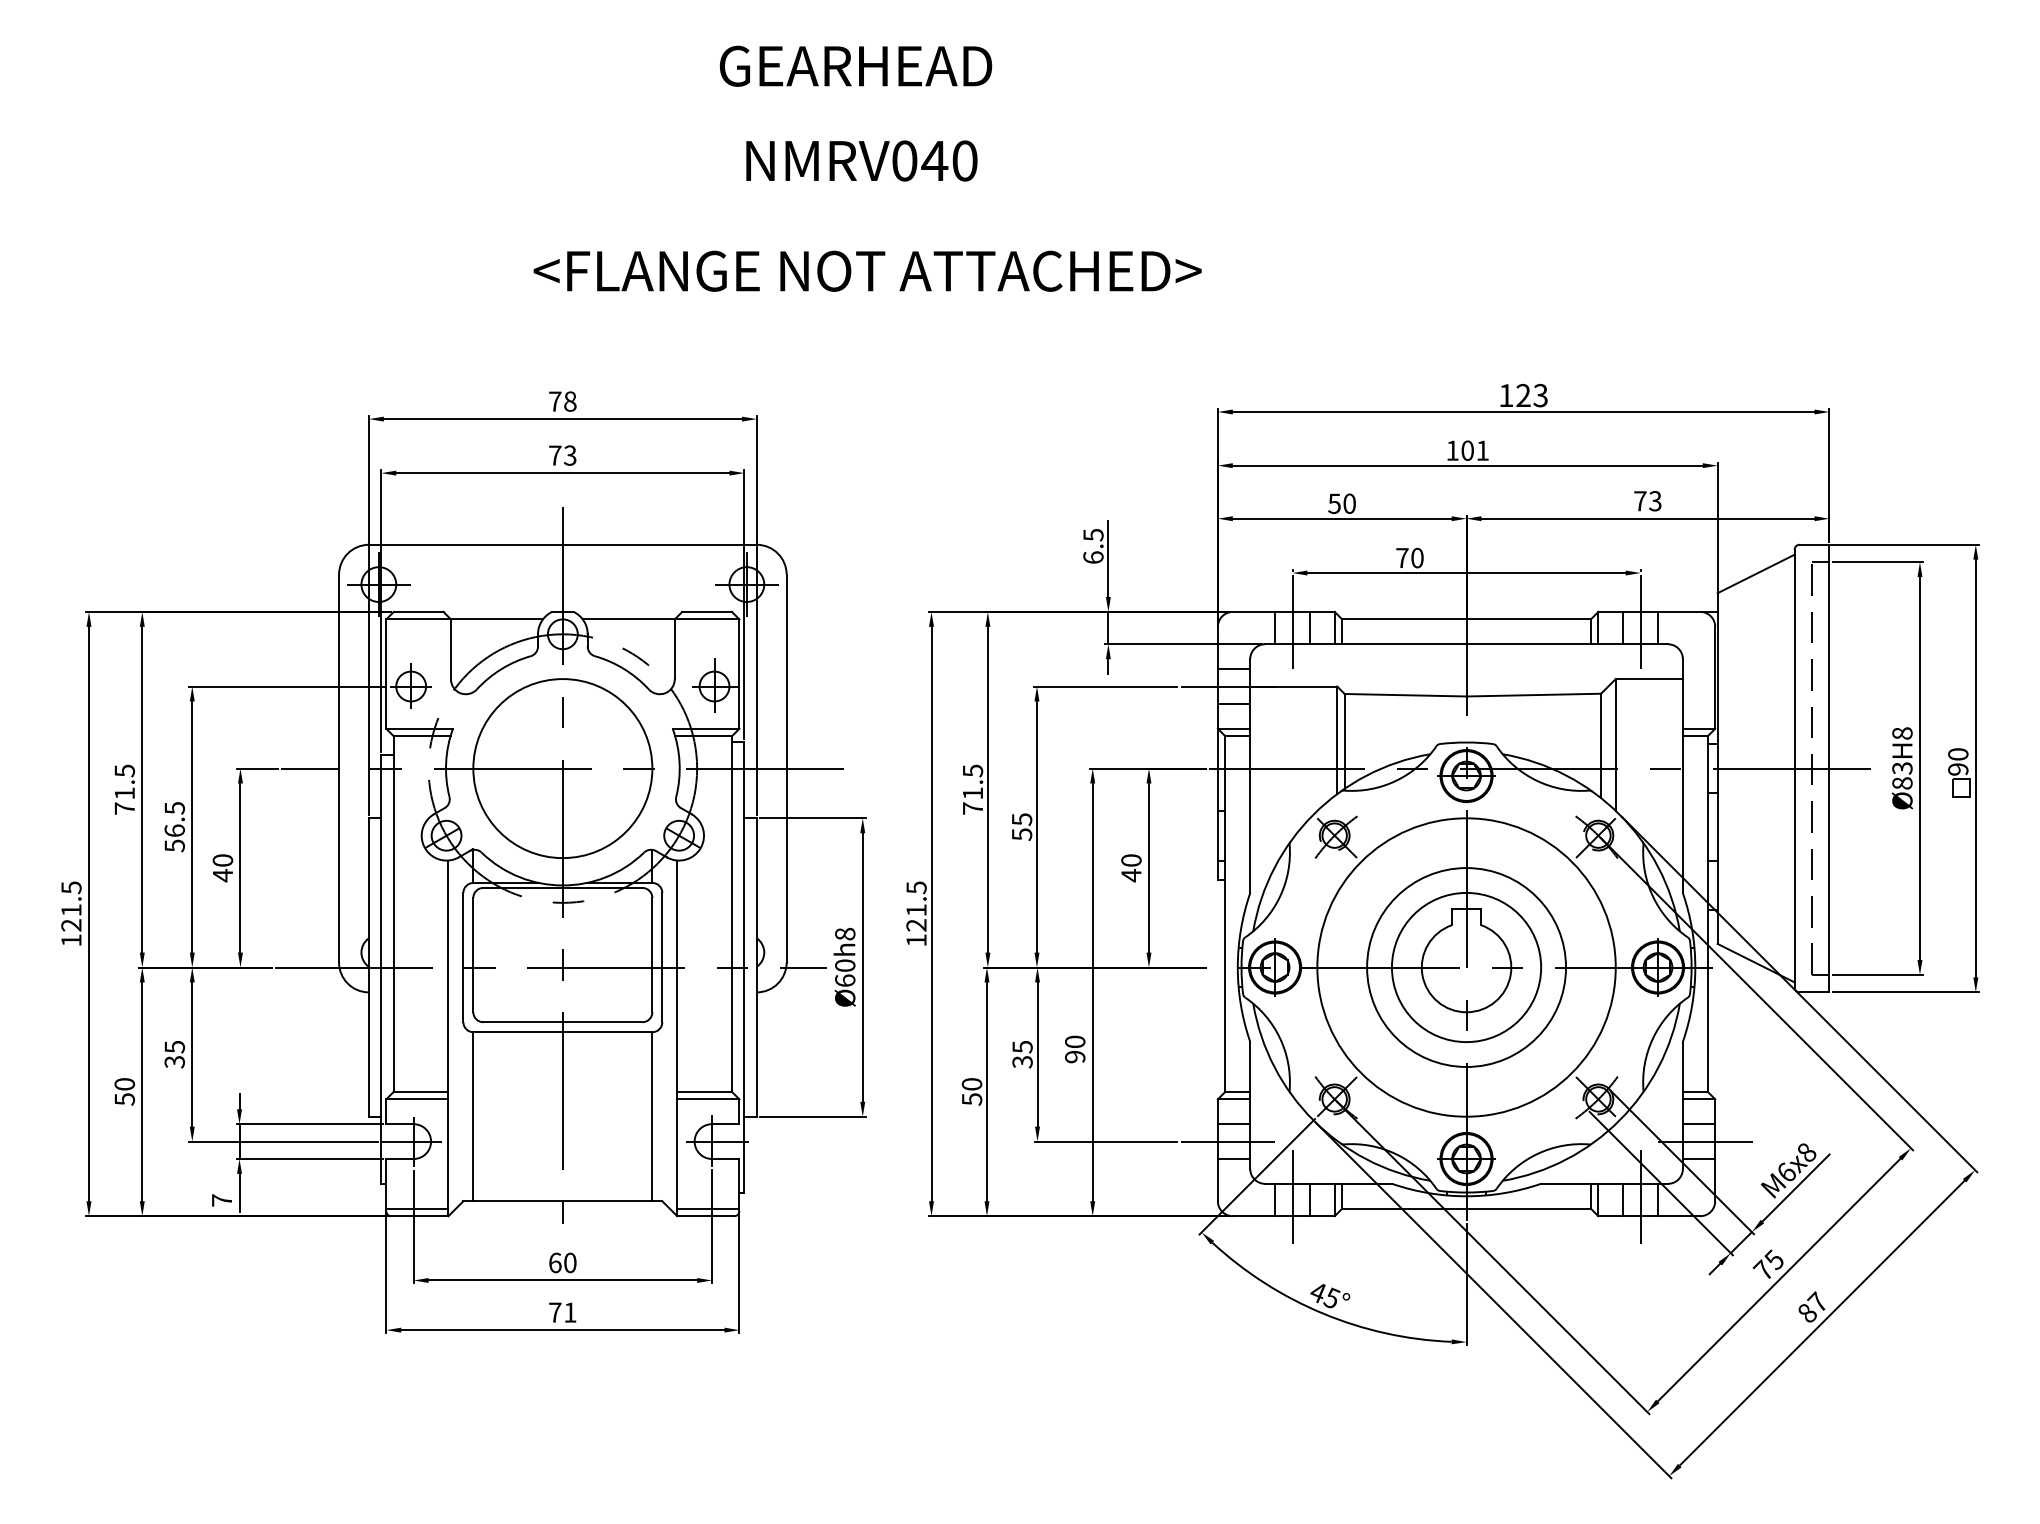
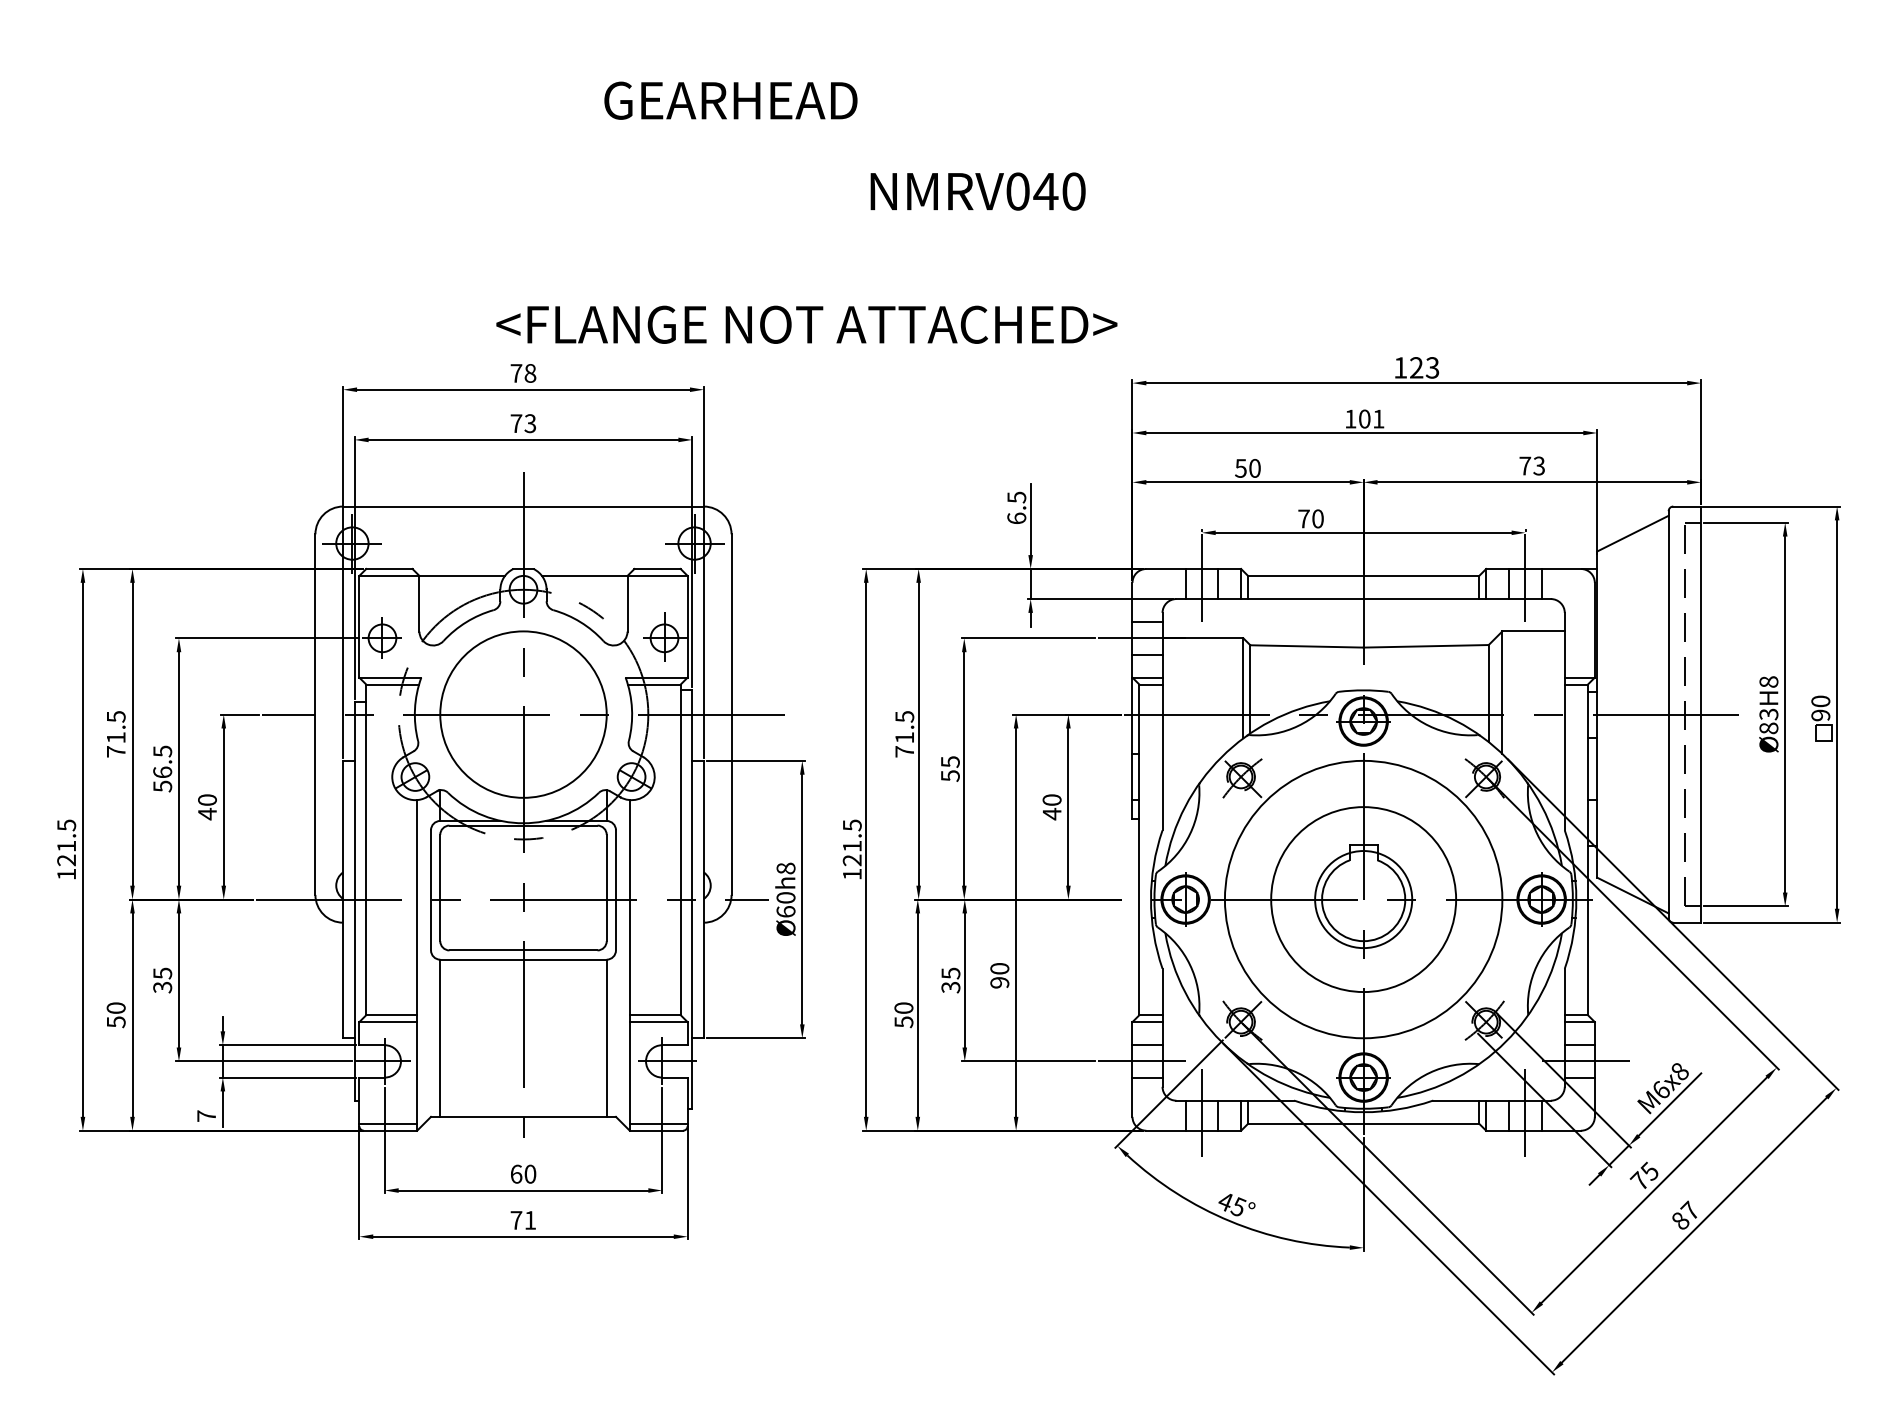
text: (856, 65) -> (731, 100), moved
text: (861, 160) -> (977, 191), moved
text: (867, 270) -> (806, 324), moved
circle: (1466, 967) -> (1363, 899), size x0.7

